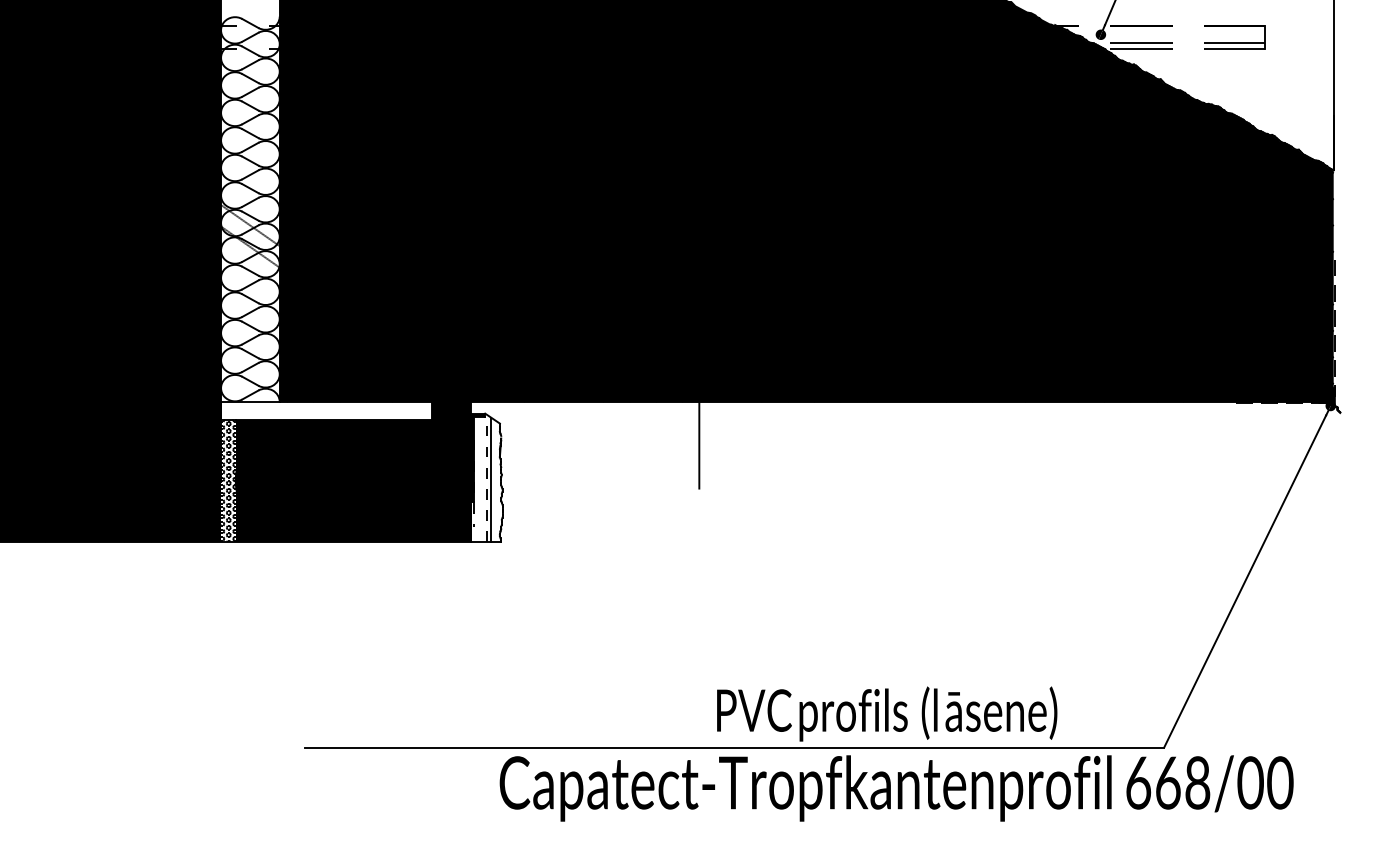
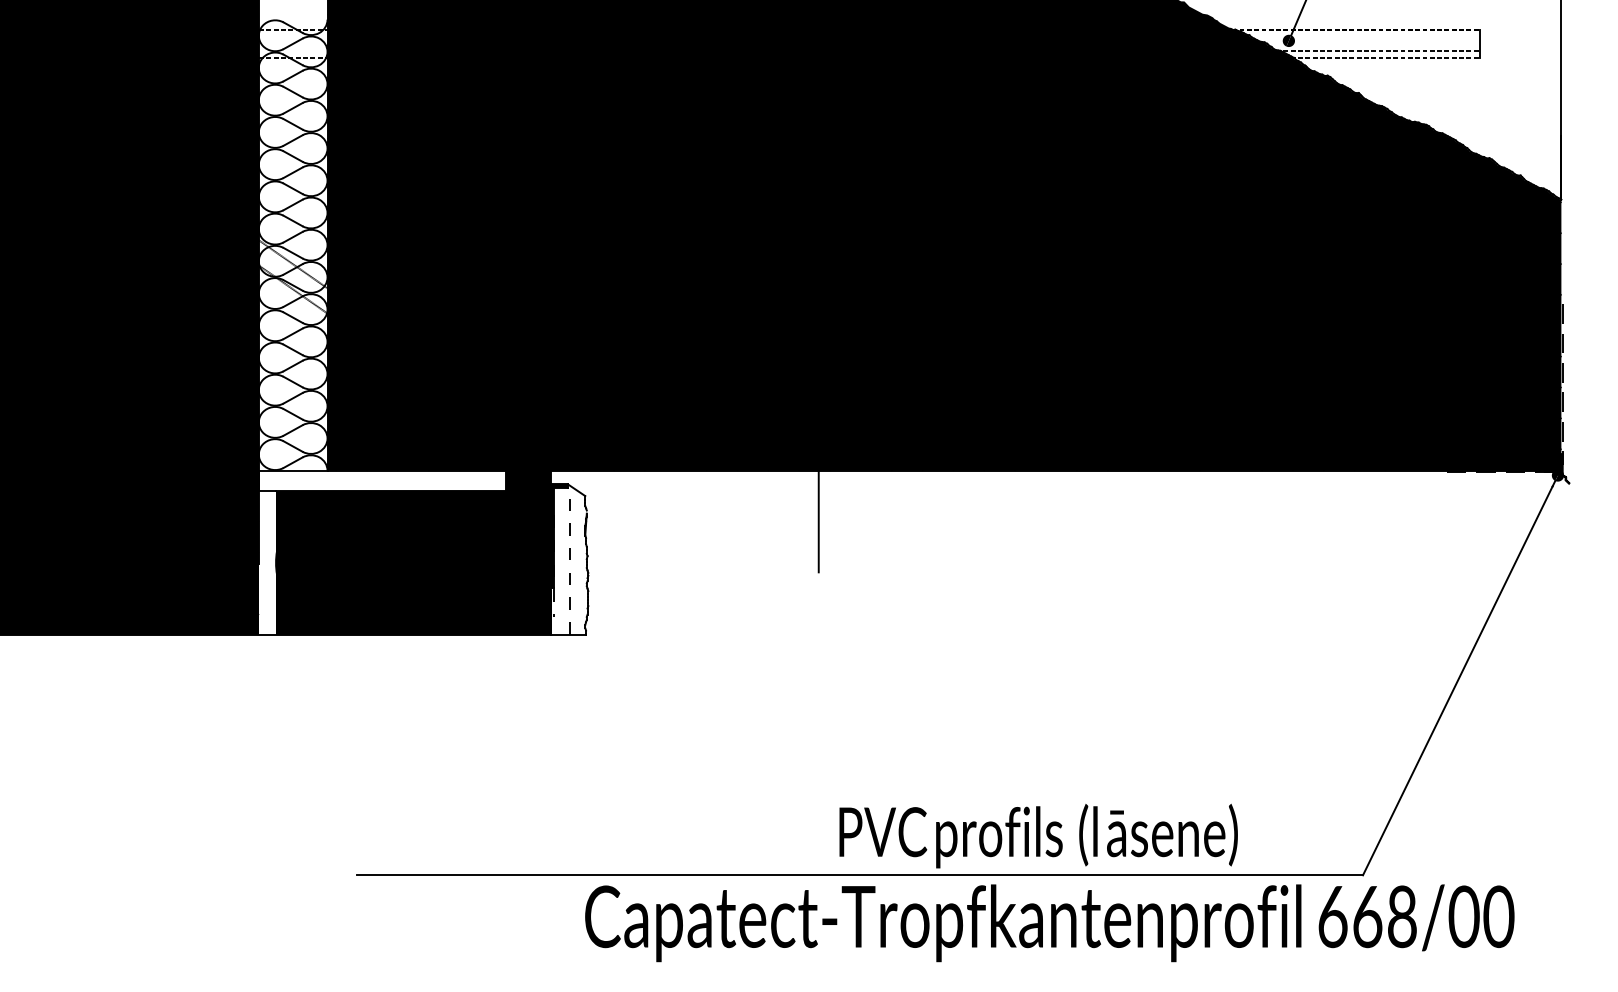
line: (491, 479) -> (575, 561), removed
hatch: (228, 480) -> (267, 562), removed

